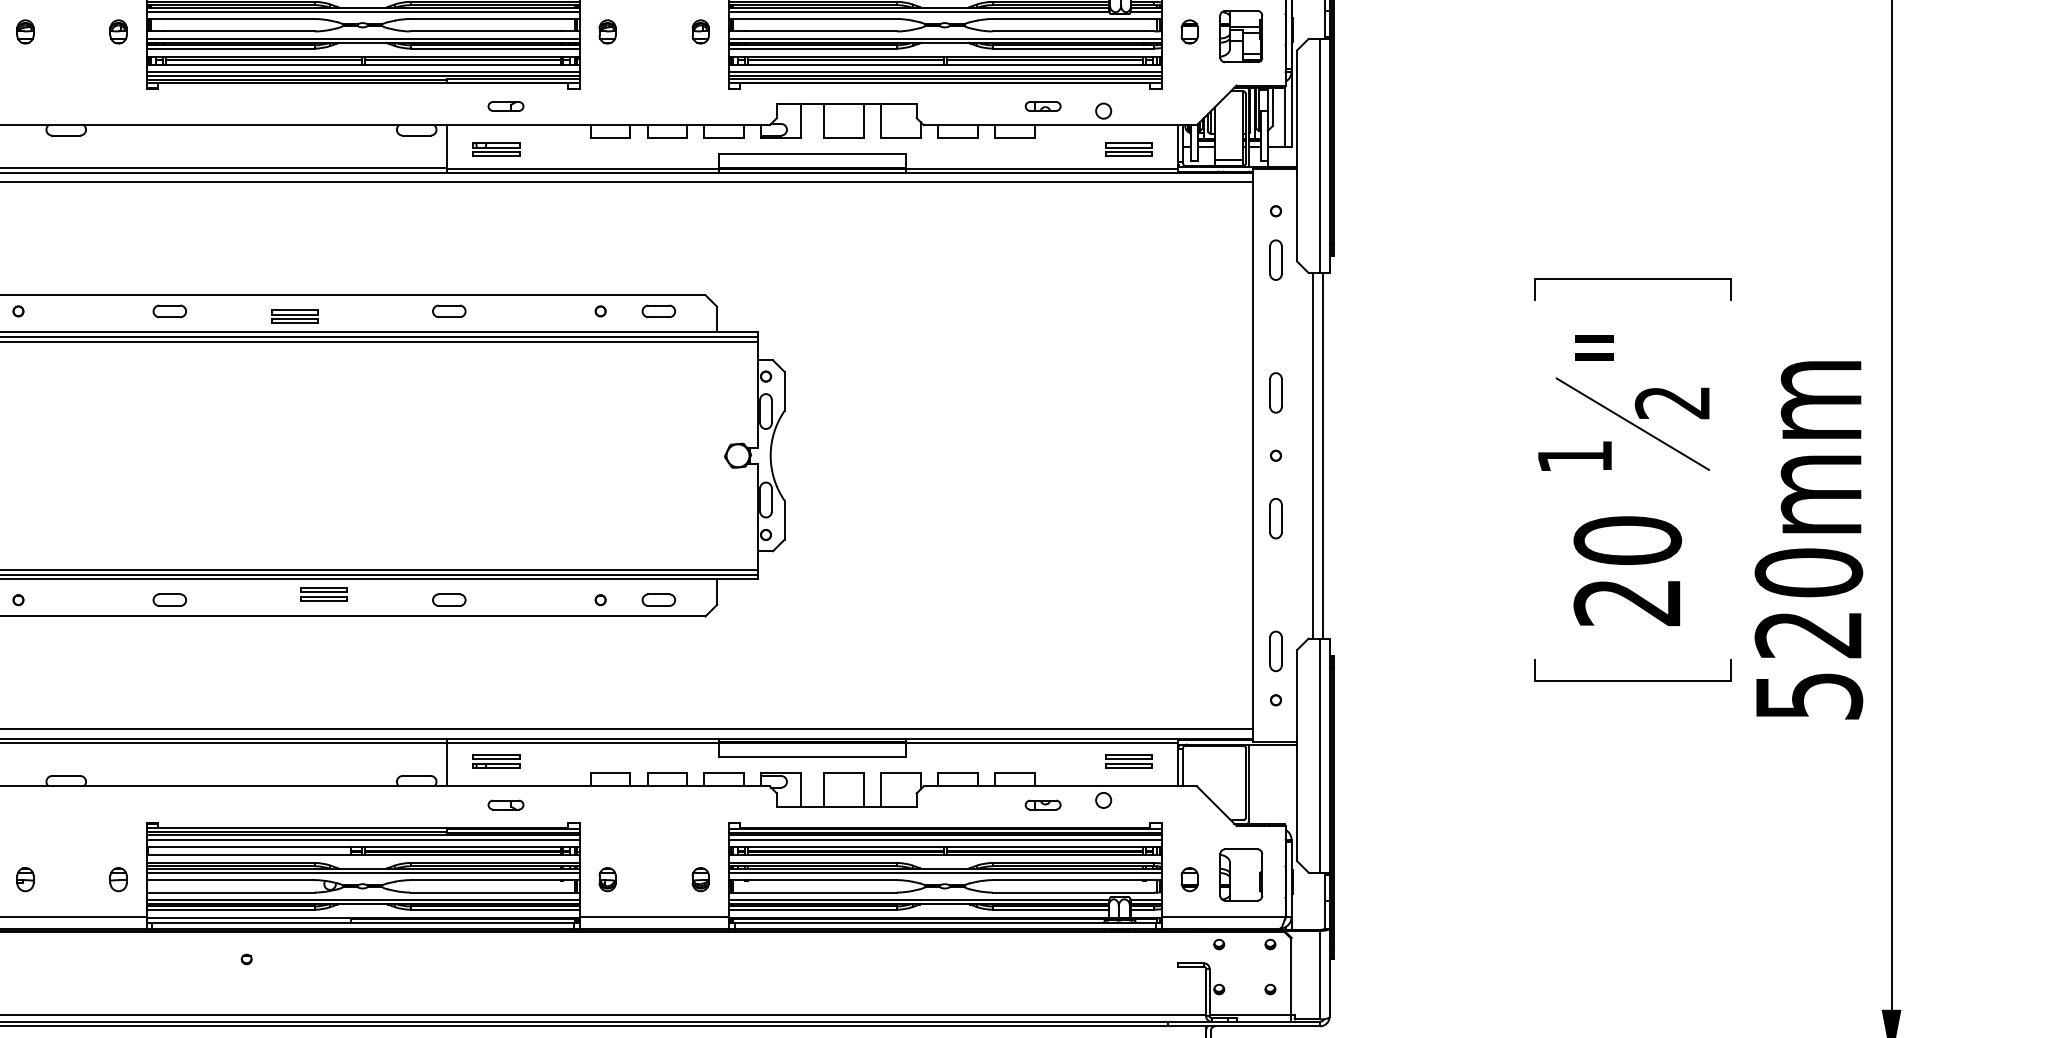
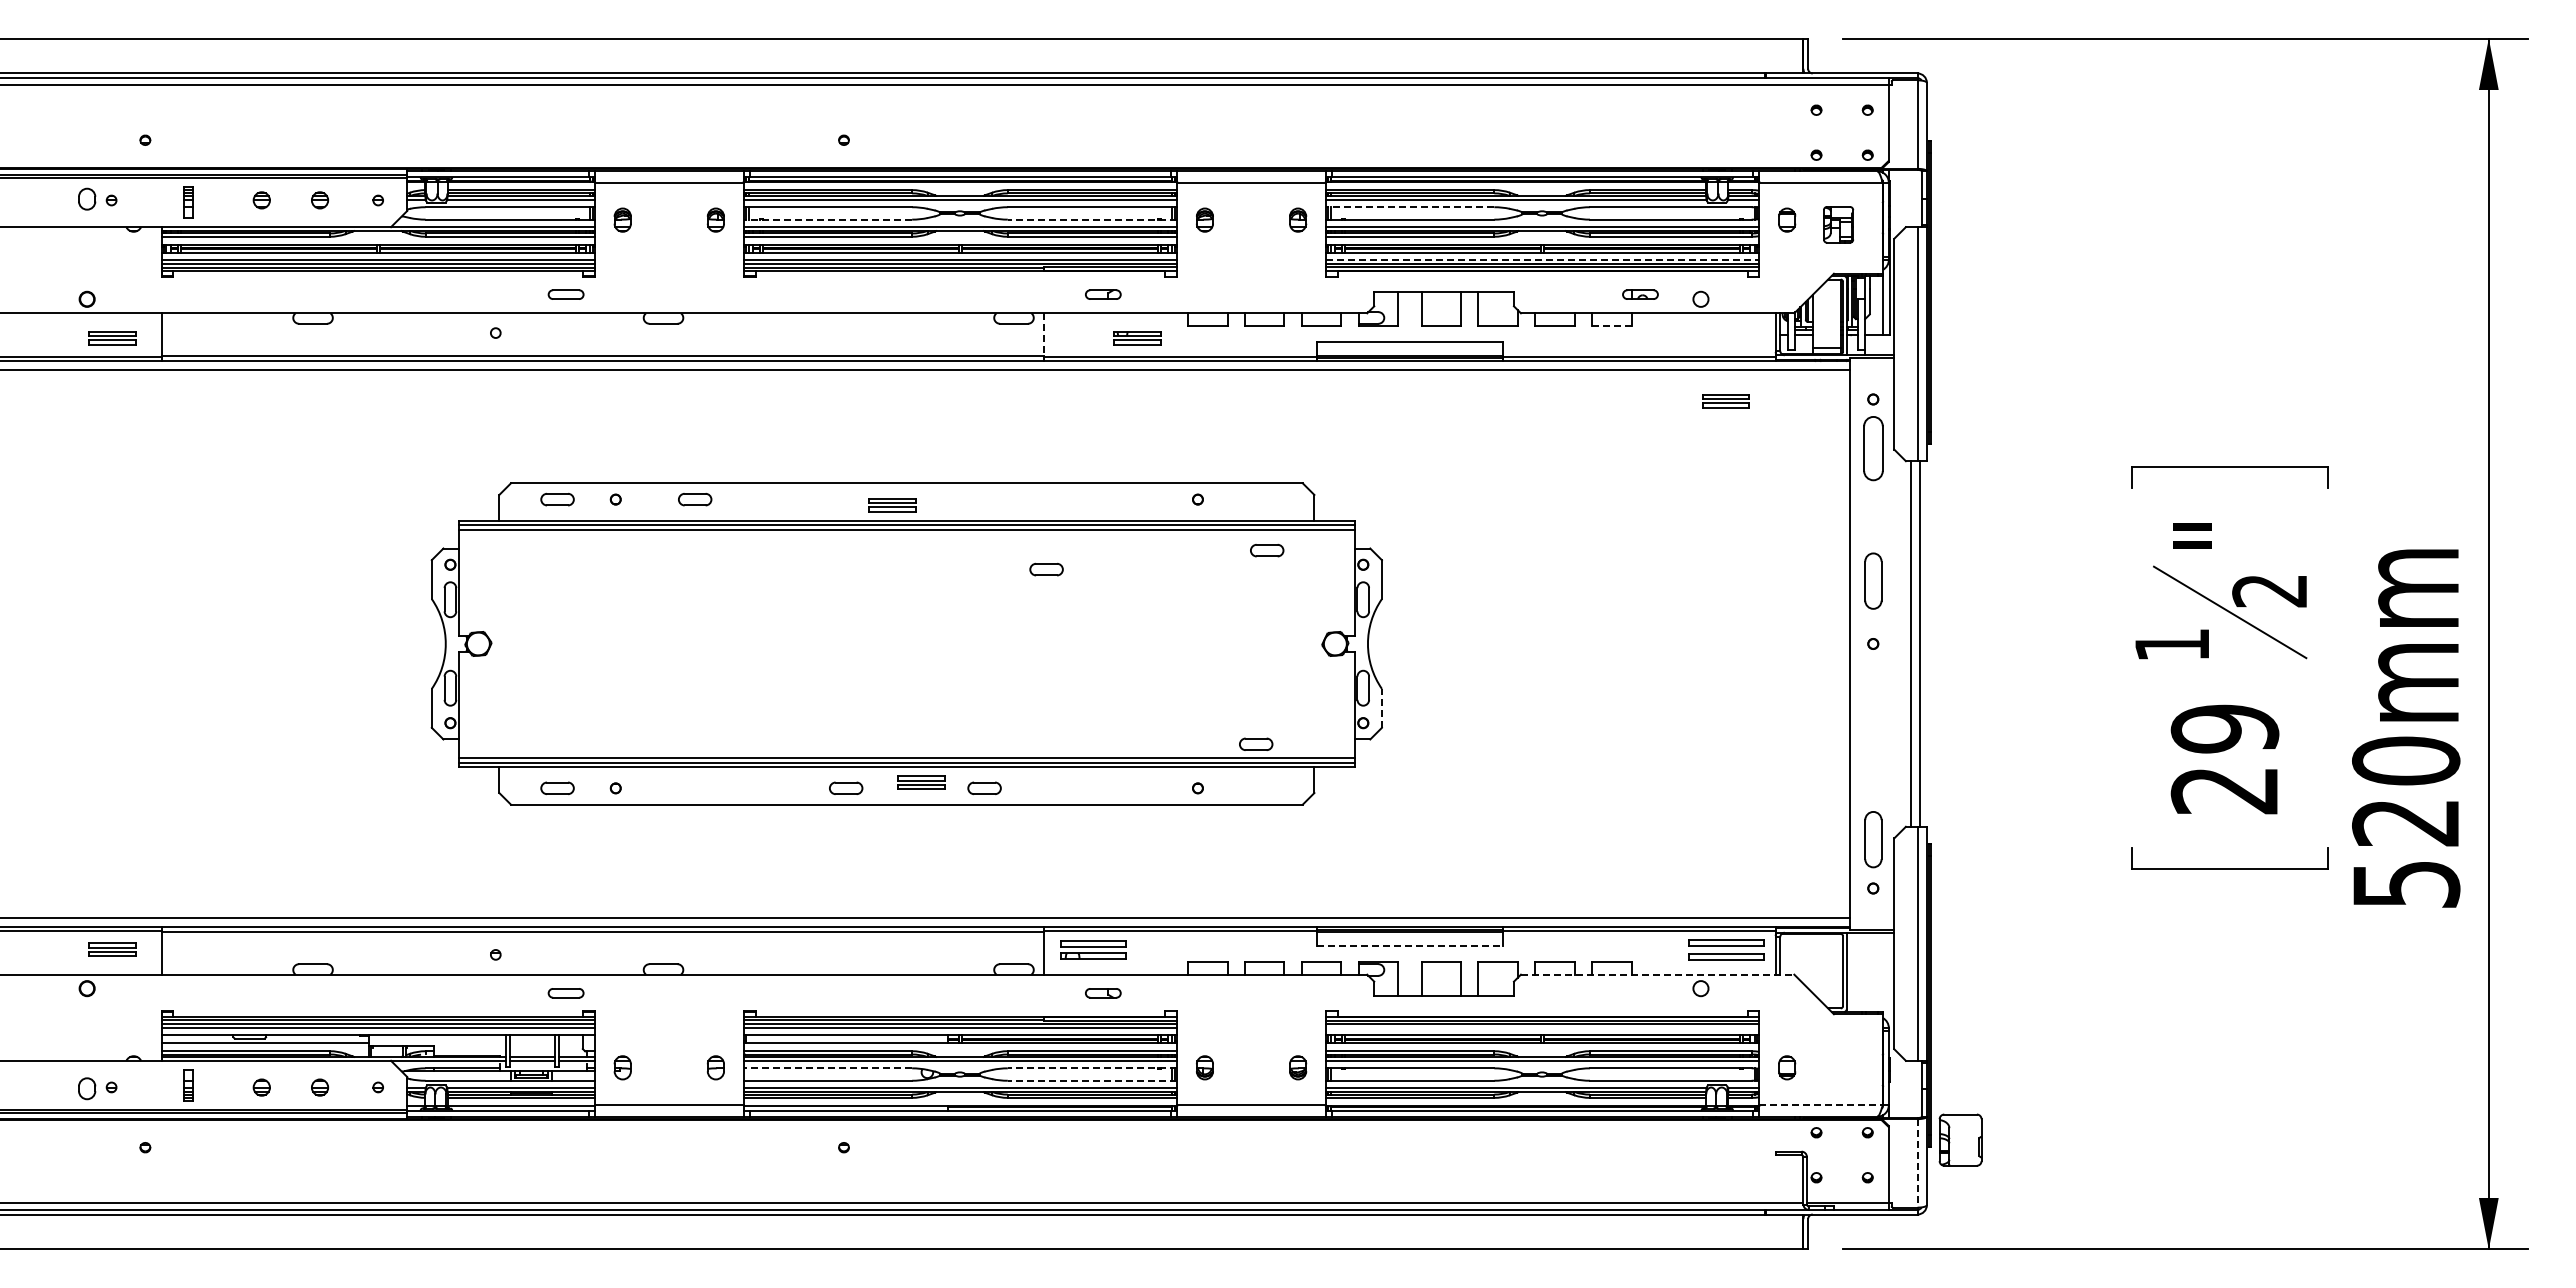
line: (812, 19) -> (1409, 207), solid -> dashed
line: (230, 31) -> (827, 219), solid -> dashed
line: (495, 31) -> (1092, 219), solid -> dashed
part: (1241, 36) -> (1838, 224), size x0.7
line: (945, 71) -> (1542, 259), solid -> dashed
line: (1015, 138) -> (1612, 326), solid -> dashed
line: (447, 147) -> (1044, 335), solid -> dashed
part: (496, 150) -> (1137, 338), moved
part: (1128, 150) -> (1725, 401), moved
part: (1275, 259) -> (1872, 447), size x1.6
part: (170, 311) -> (695, 499), moved
part: (449, 311) -> (1046, 569), moved
part: (659, 311) -> (1267, 550), moved
part: (1275, 392) -> (1872, 580), size x1.4
part: (1275, 518) -> (1872, 706), removed
line: (784, 519) -> (1381, 707), solid -> dashed
text: (1627, 540) -> (2224, 728), 20 -> 29
part: (170, 599) -> (846, 787), moved
part: (449, 599) -> (984, 787), moved
part: (659, 599) -> (1256, 743), moved
part: (1275, 651) -> (1872, 839), size x1.4
line: (813, 757) -> (1410, 945), solid -> dashed
part: (496, 761) -> (1093, 949), size x1.4
part: (1128, 761) -> (1725, 949), size x1.6
line: (1060, 786) -> (1657, 974), solid -> dashed
part: (1043, 805) -> (1640, 993), removed
line: (945, 840) -> (1542, 1028), removed
part: (1241, 874) -> (1960, 1139), moved
line: (230, 880) -> (827, 1068), solid -> dashed
line: (495, 880) -> (1092, 1068), solid -> dashed
line: (495, 892) -> (1092, 1080), solid -> dashed
line: (1224, 917) -> (1821, 1105), solid -> dashed
line: (1320, 975) -> (1917, 1163), solid -> dashed

